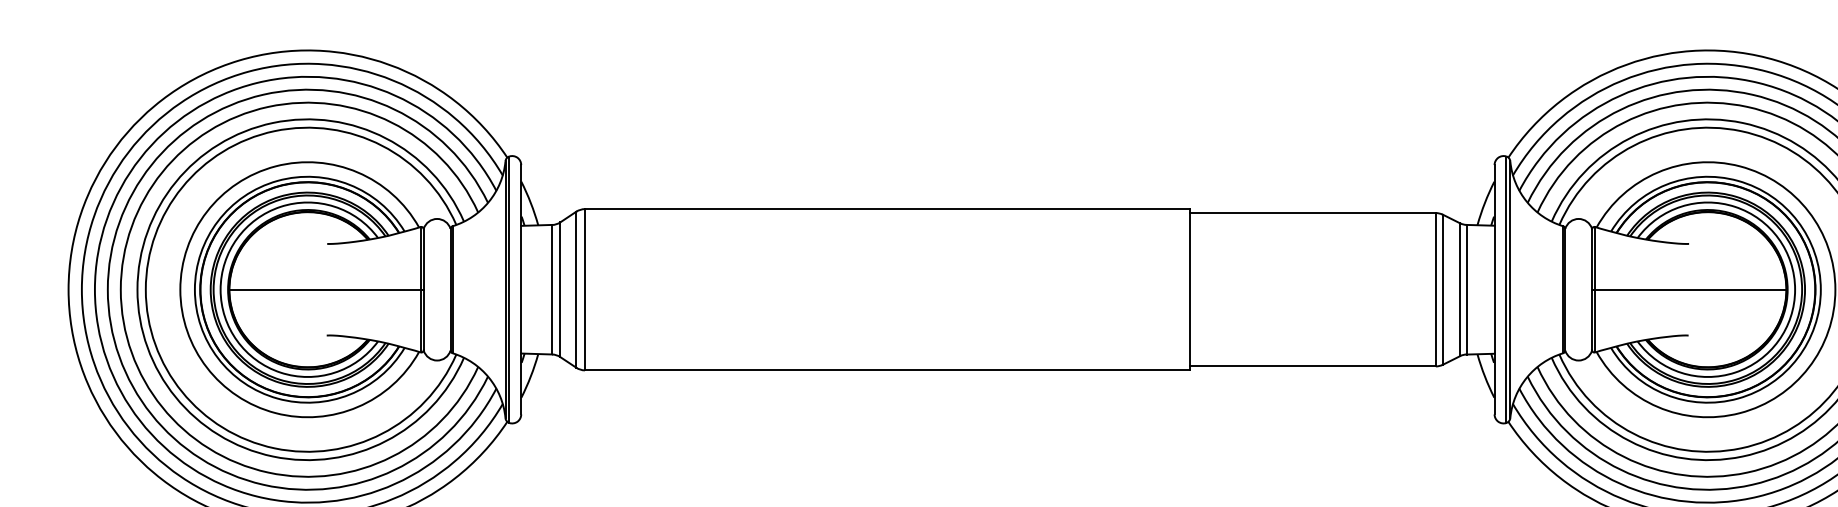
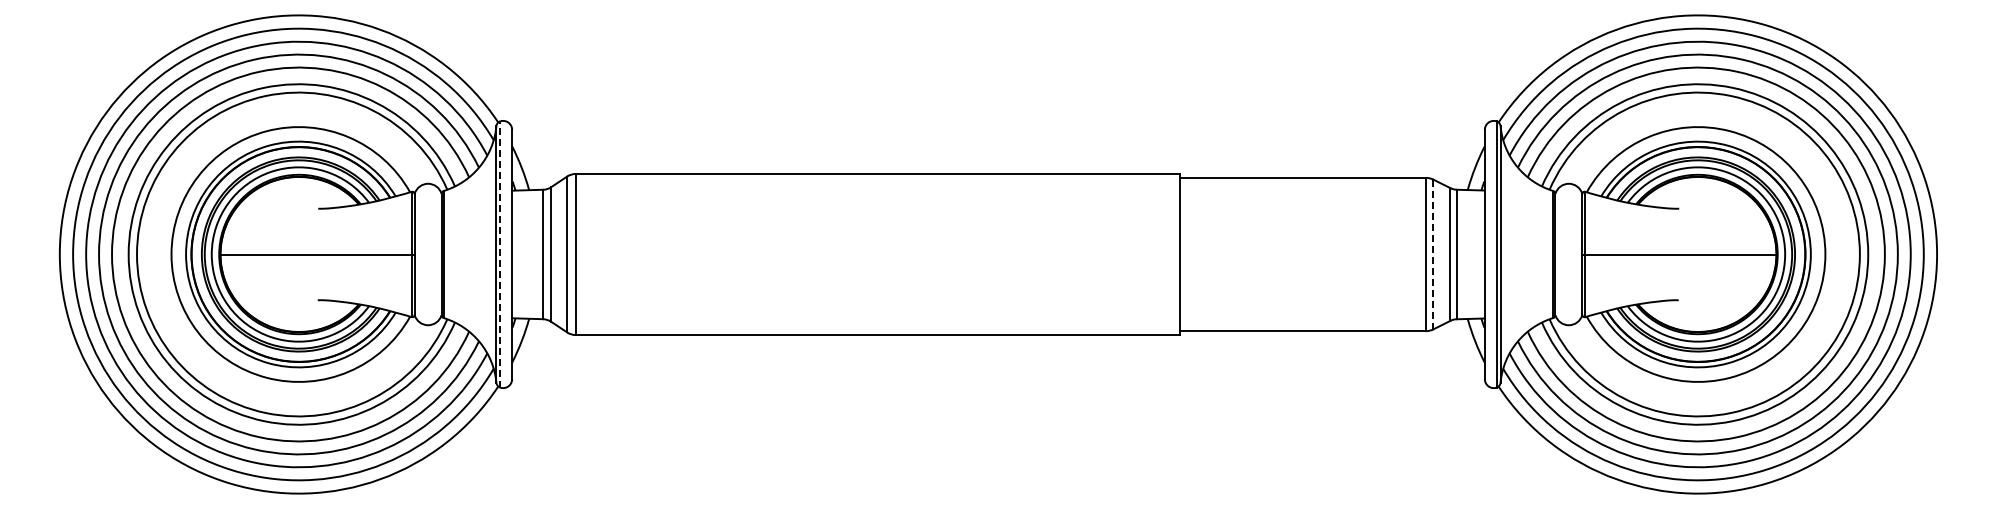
line: (509, 289) -> (500, 254), solid -> dashed
line: (1443, 289) -> (1433, 254), solid -> dashed

